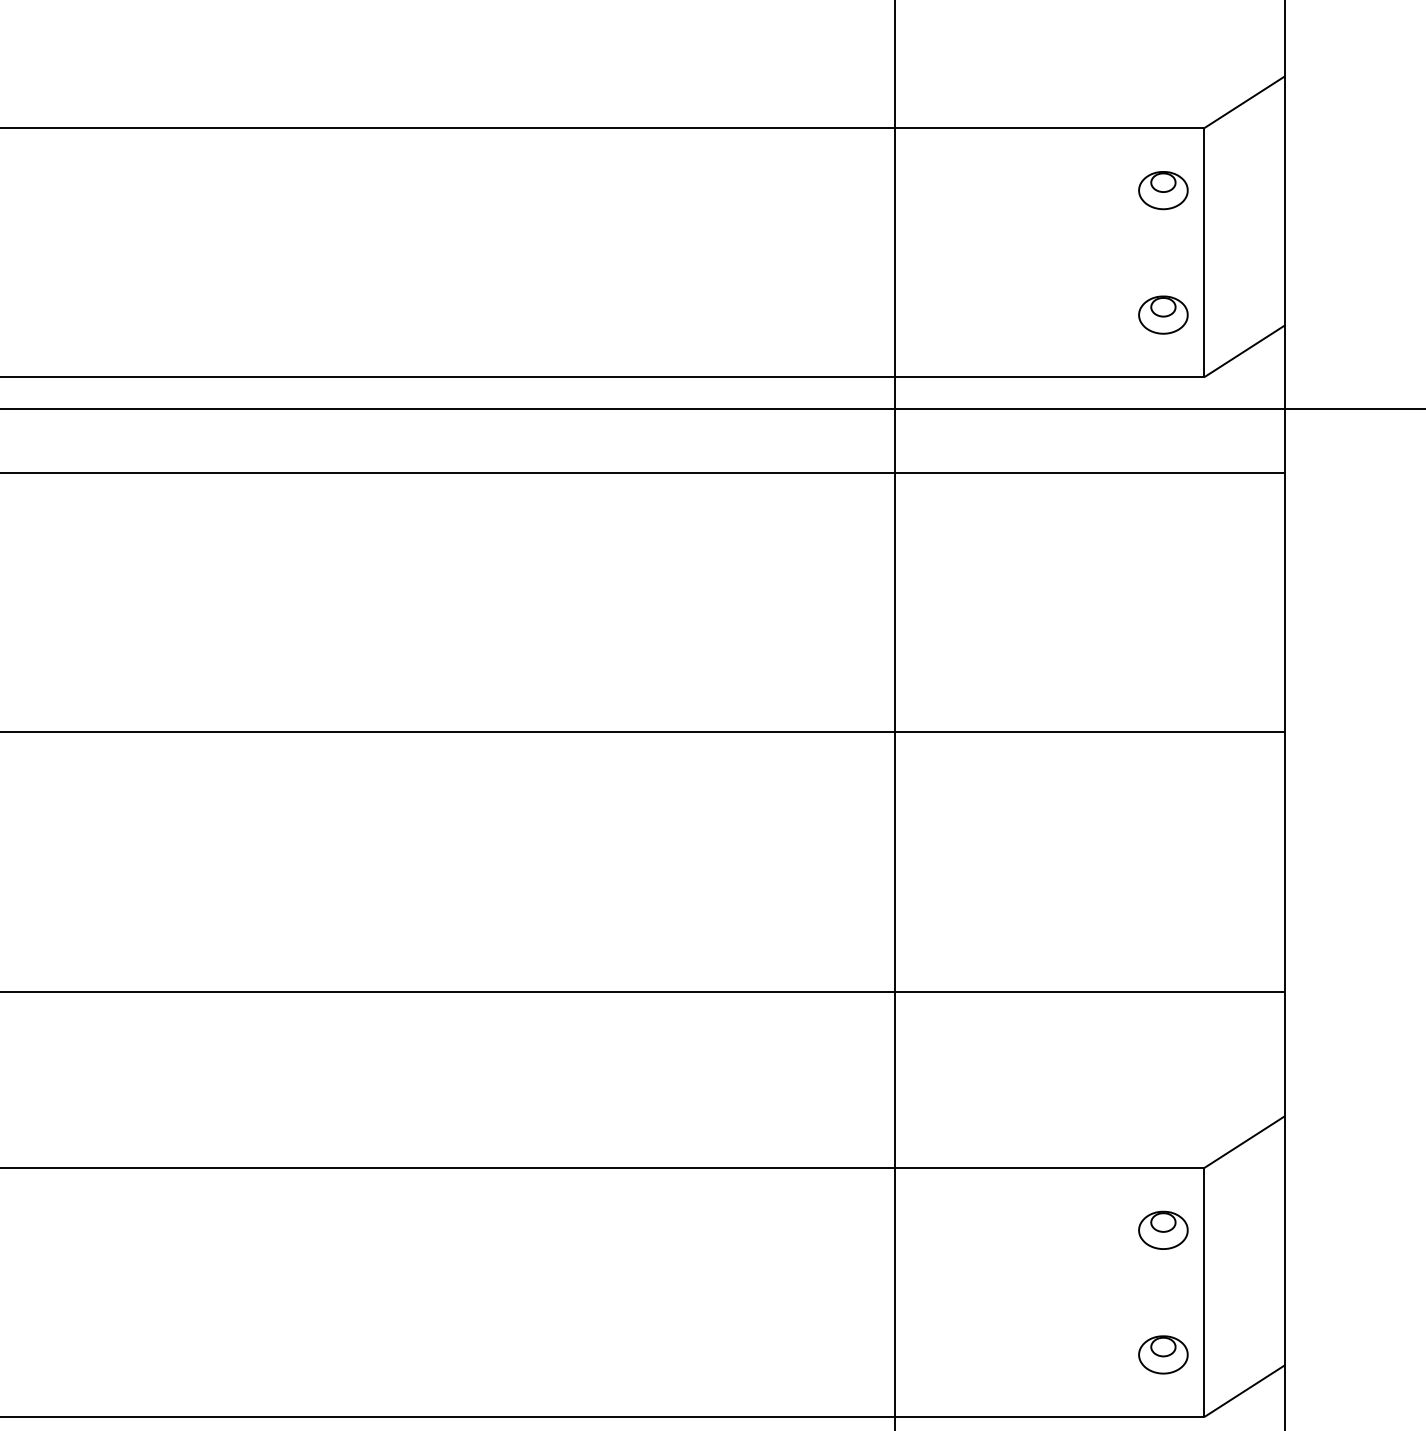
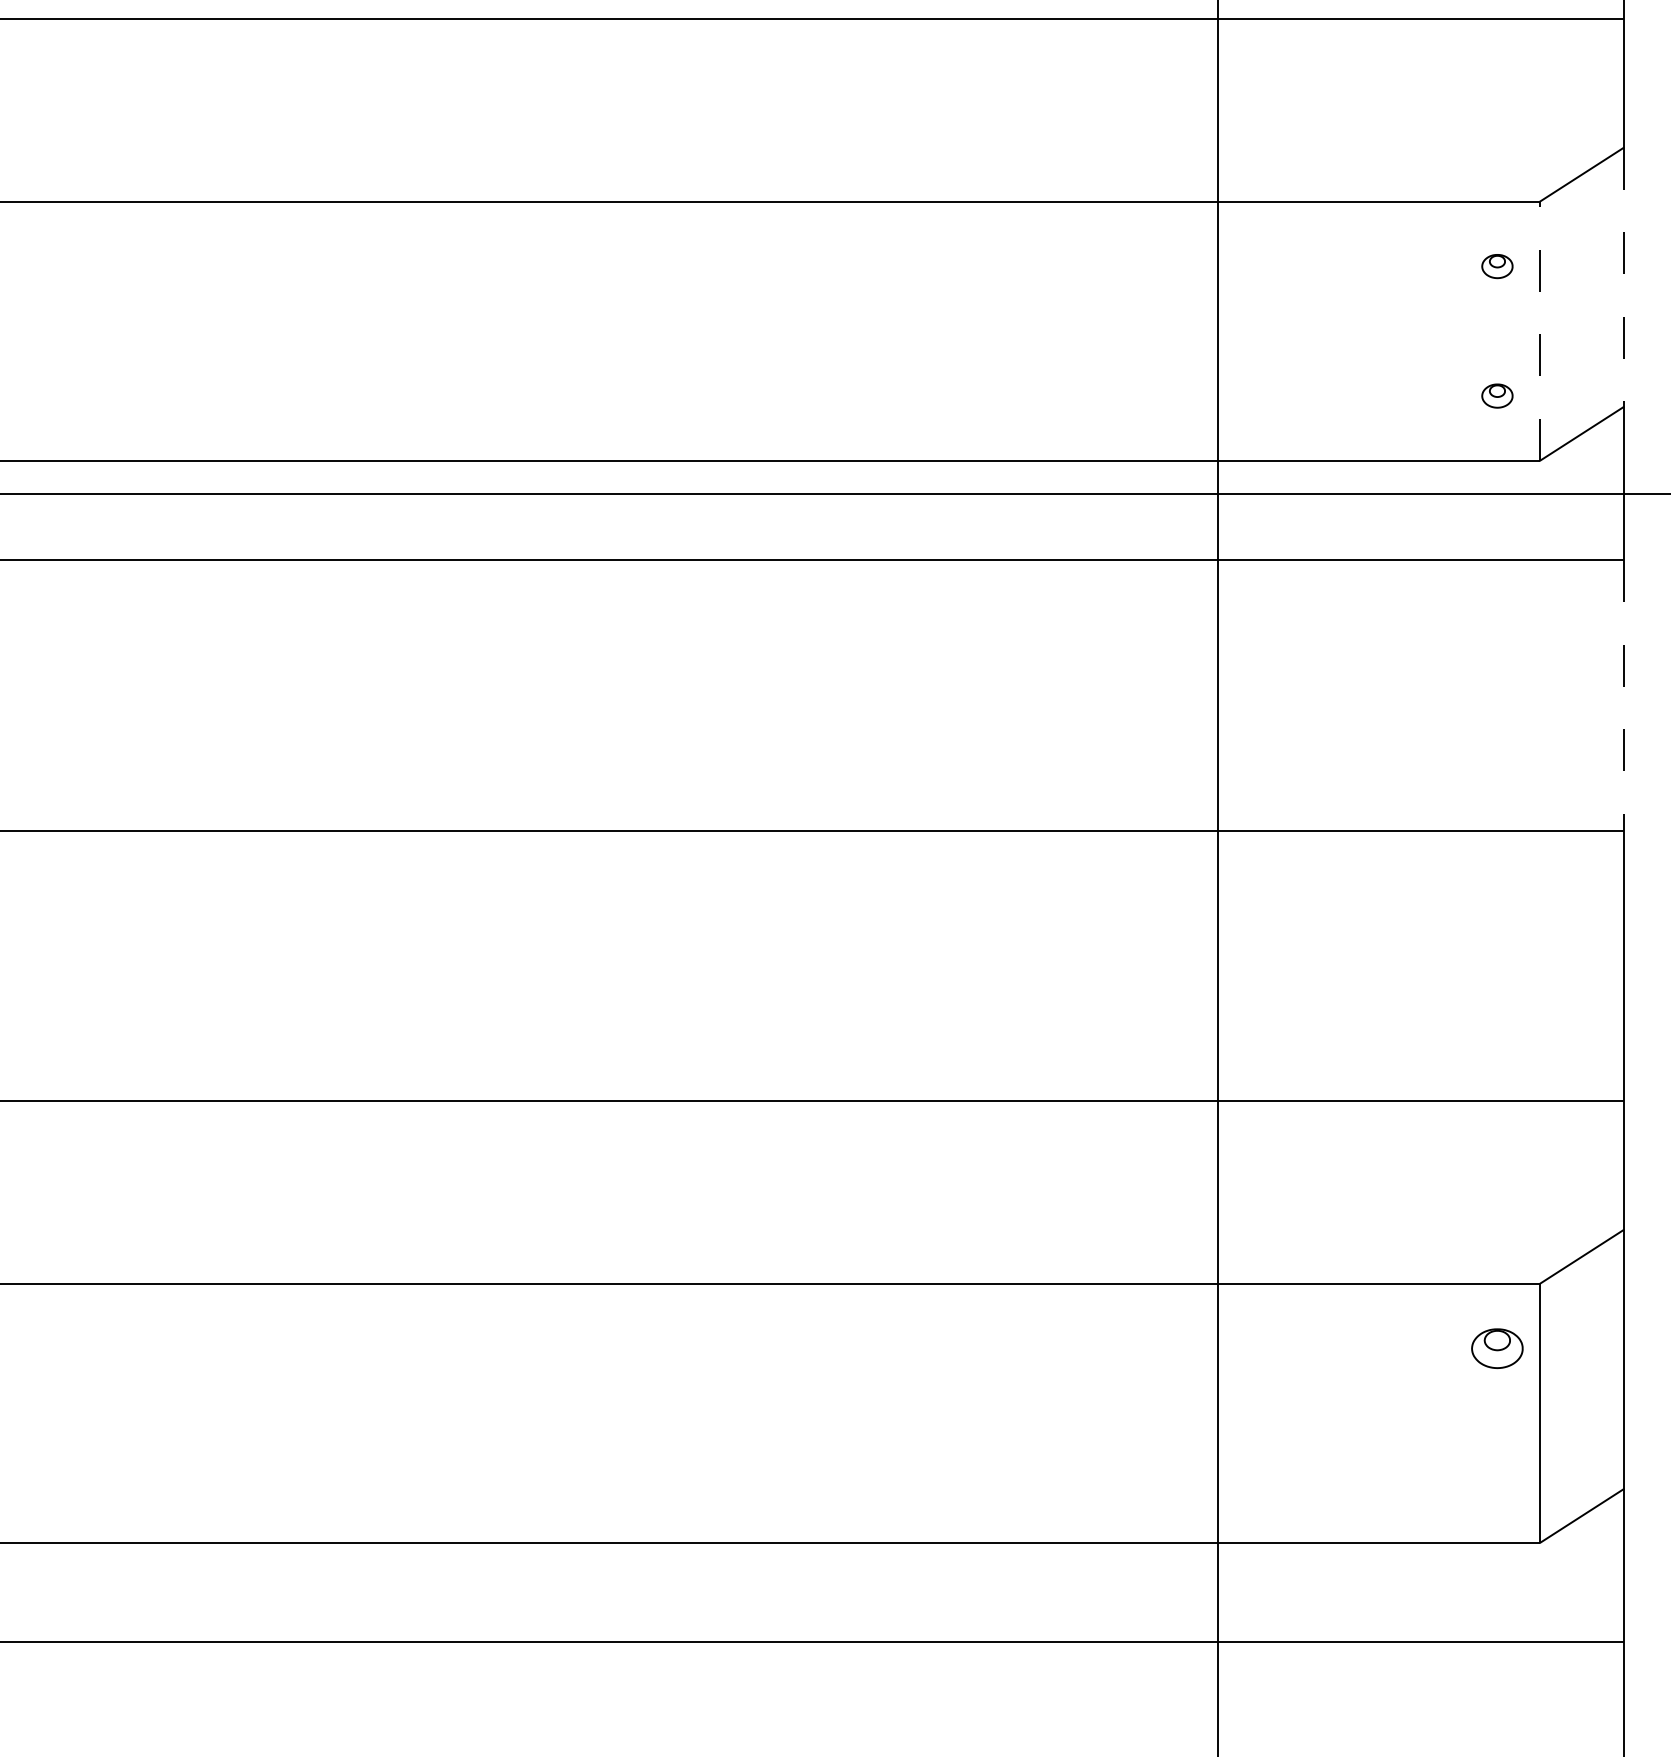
part: (1163, 190) -> (1497, 266), size x0.6
line: (1285, 201) -> (1624, 277), solid -> dashed
line: (1203, 252) -> (1539, 331), solid -> dashed
part: (1163, 314) -> (1497, 395), size x0.6
line: (1285, 602) -> (1624, 695), solid -> dashed
part: (1163, 1355) -> (1497, 1478), removed

